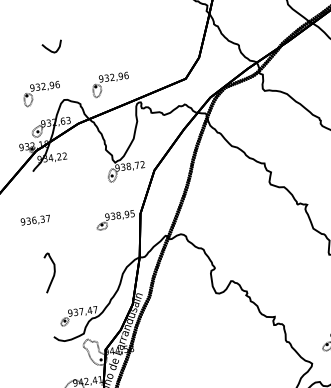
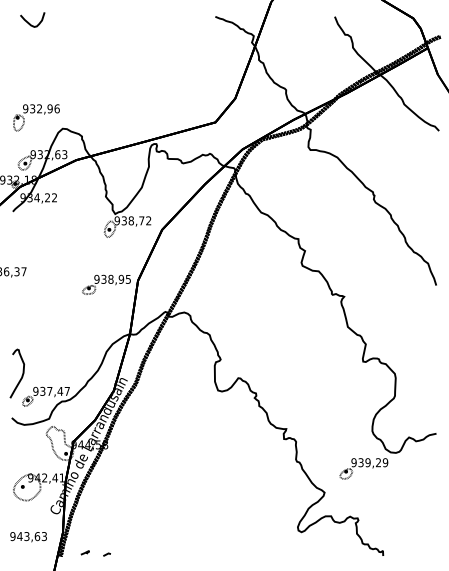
curve: (50, 49) -> (29, 22), moved
part: (110, 84) -> (122, 117), removed
curve: (53, 273) -> (21, 375), moved

